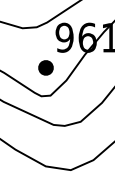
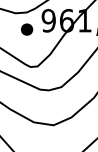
part: (46, 67) -> (27, 29), moved

